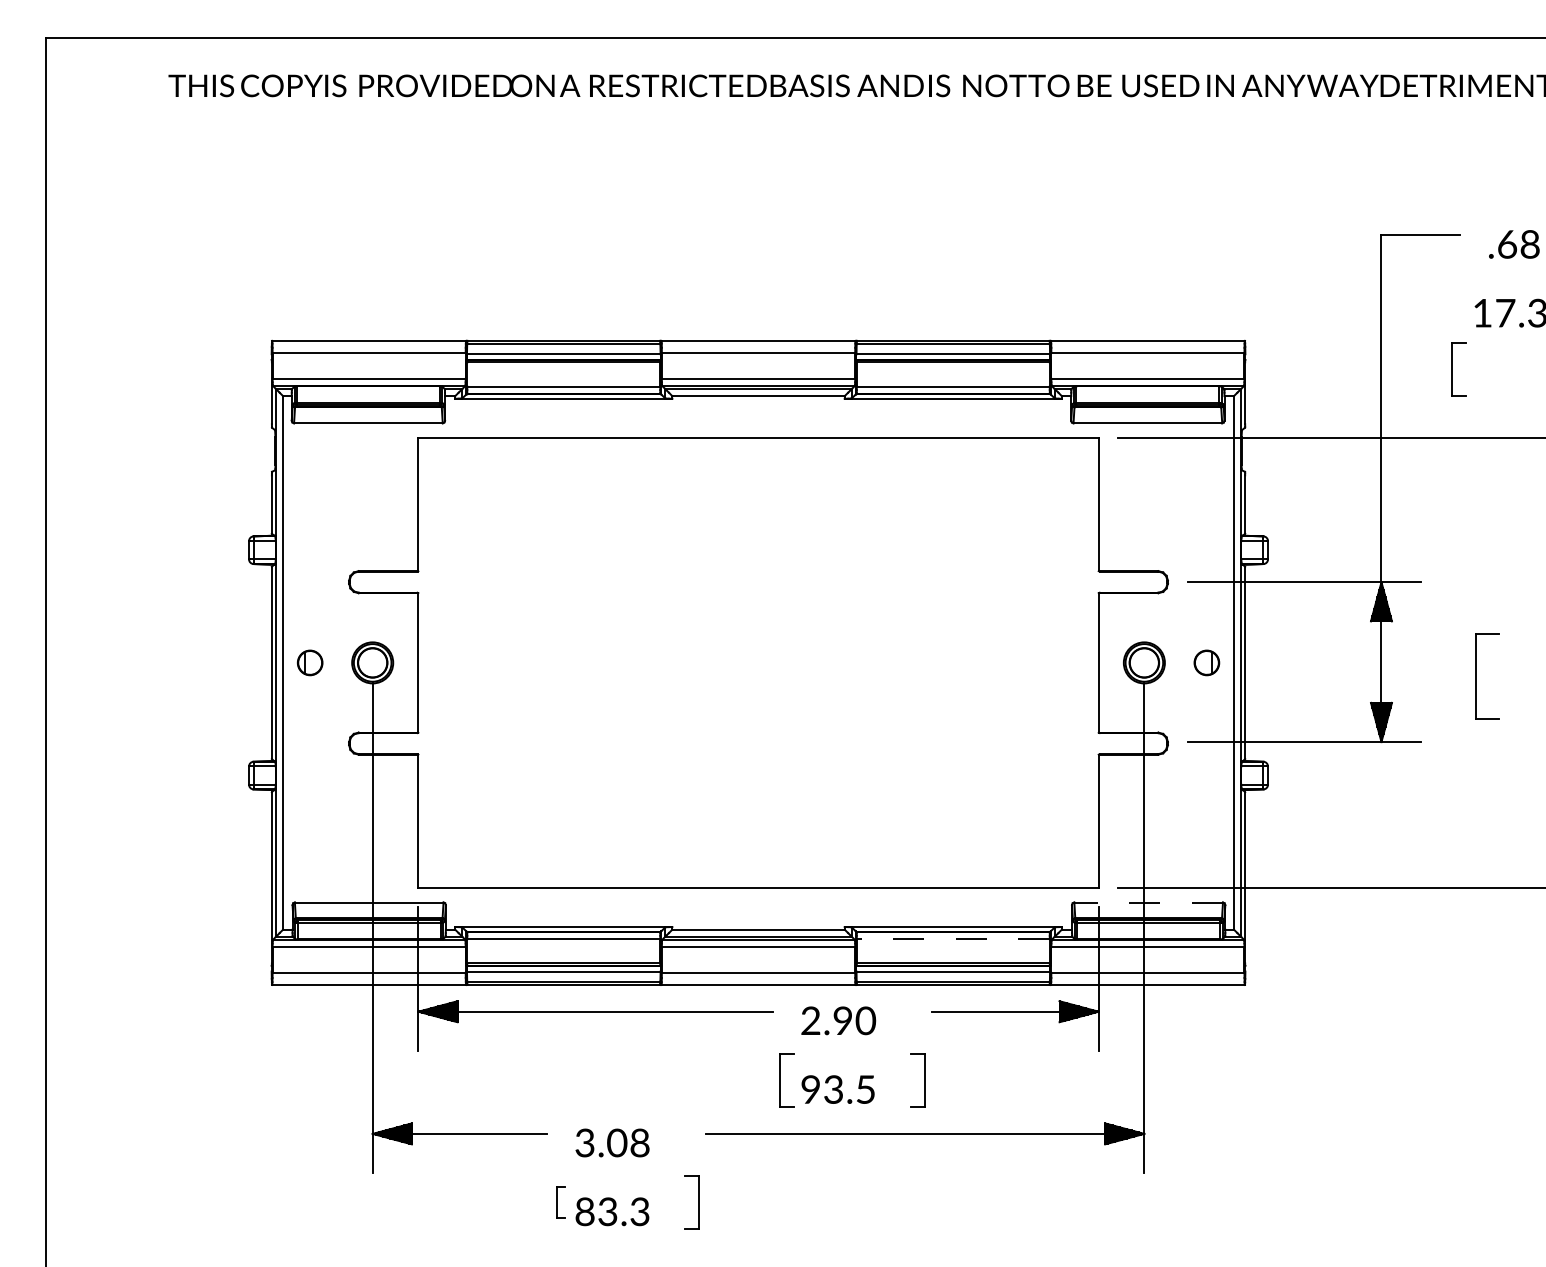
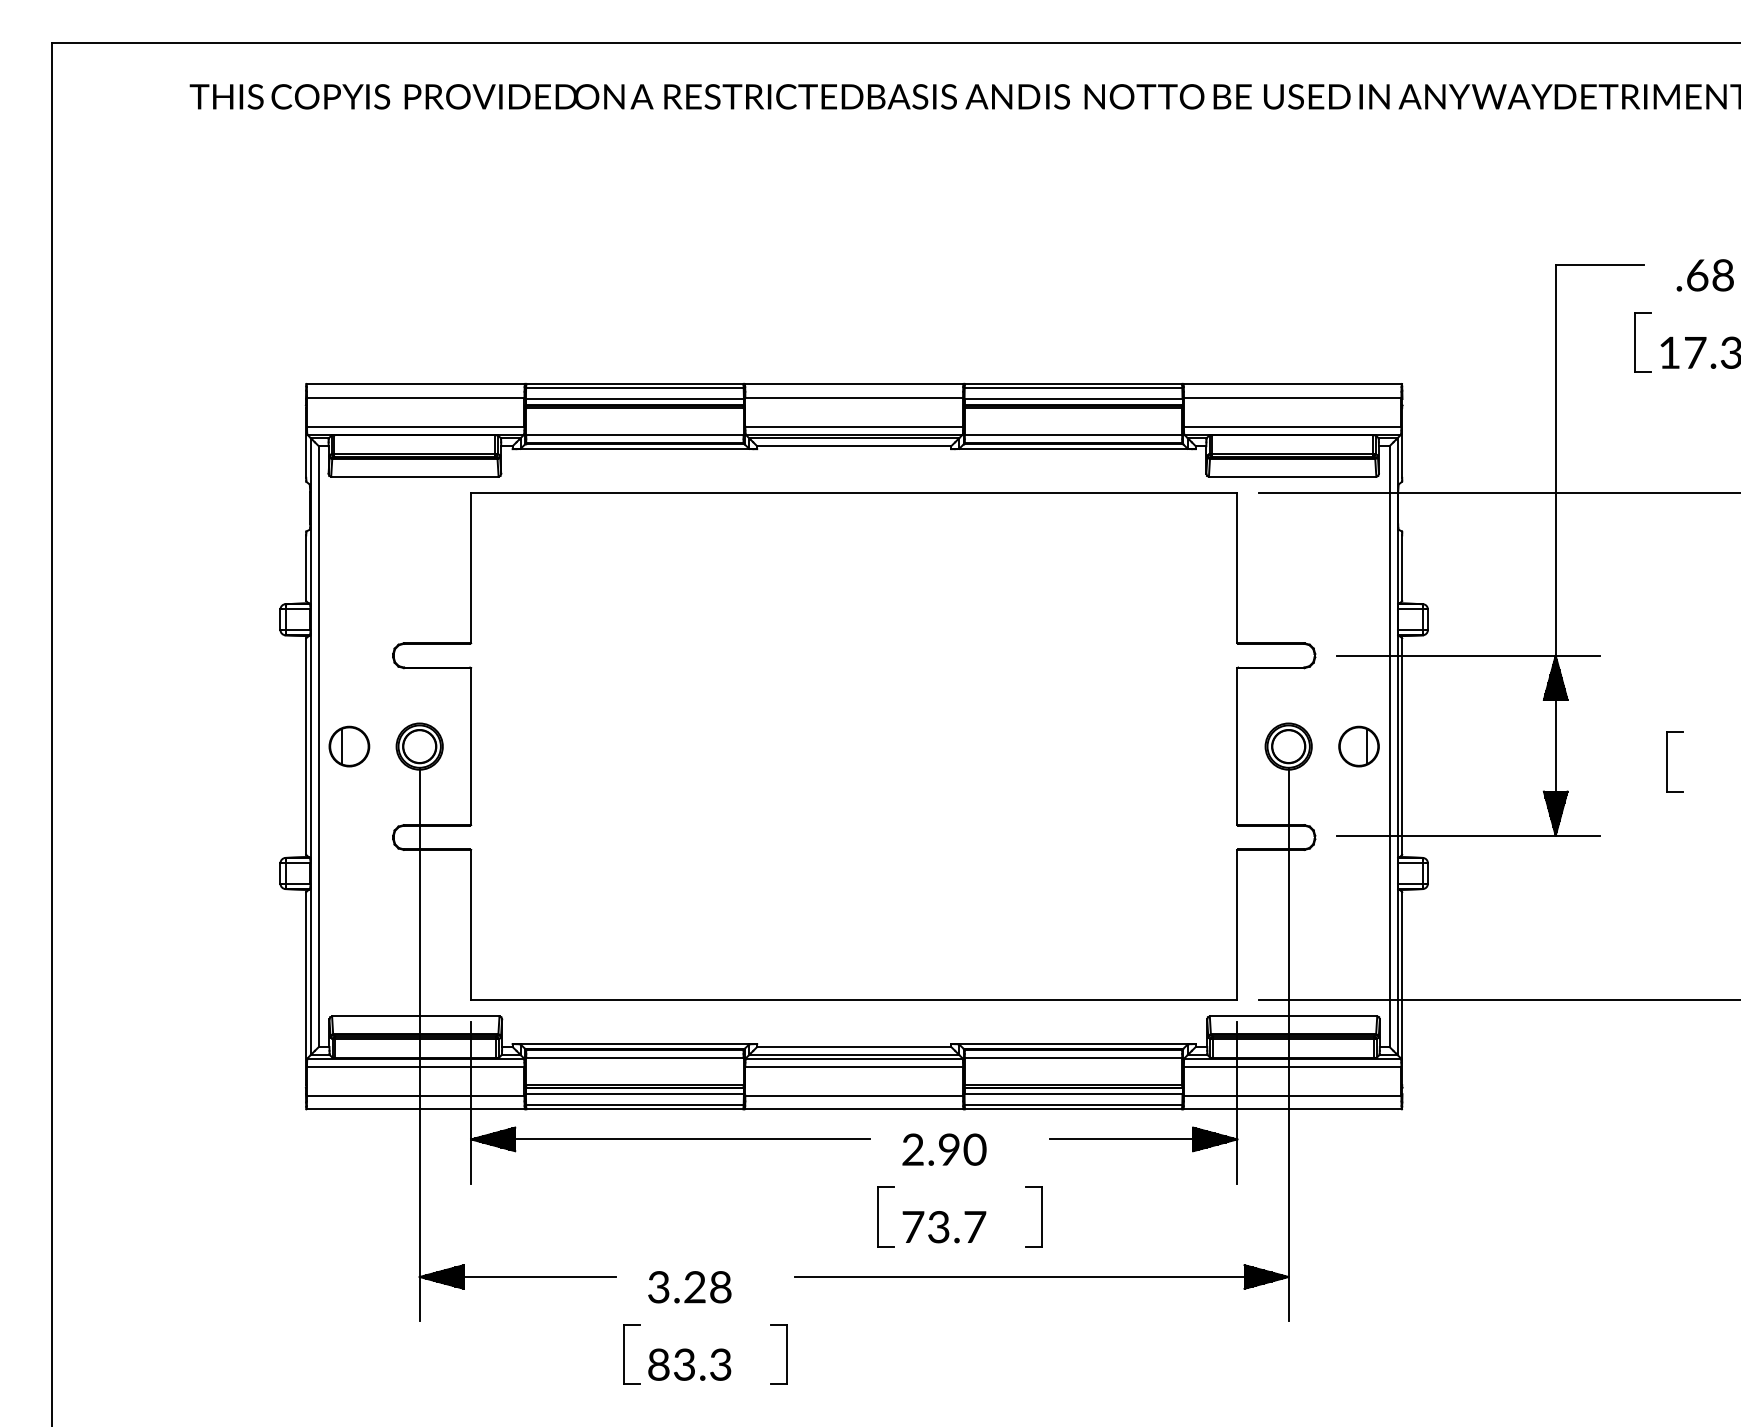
part: (1458, 369) -> (1642, 343), moved
part: (309, 662) -> (348, 746), size x1.43
part: (1206, 662) -> (1358, 746), size x1.43
part: (1486, 676) -> (1673, 761), size x0.62
line: (1148, 902) -> (1293, 1016), dashed -> solid
line: (952, 939) -> (1072, 1058), dashed -> solid
text: (838, 1089) -> (944, 1227), 93.5 -> 73.7
text: (617, 1143) -> (695, 1287), 3.08 -> 3.28
part: (560, 1202) -> (631, 1354), size x1.67

